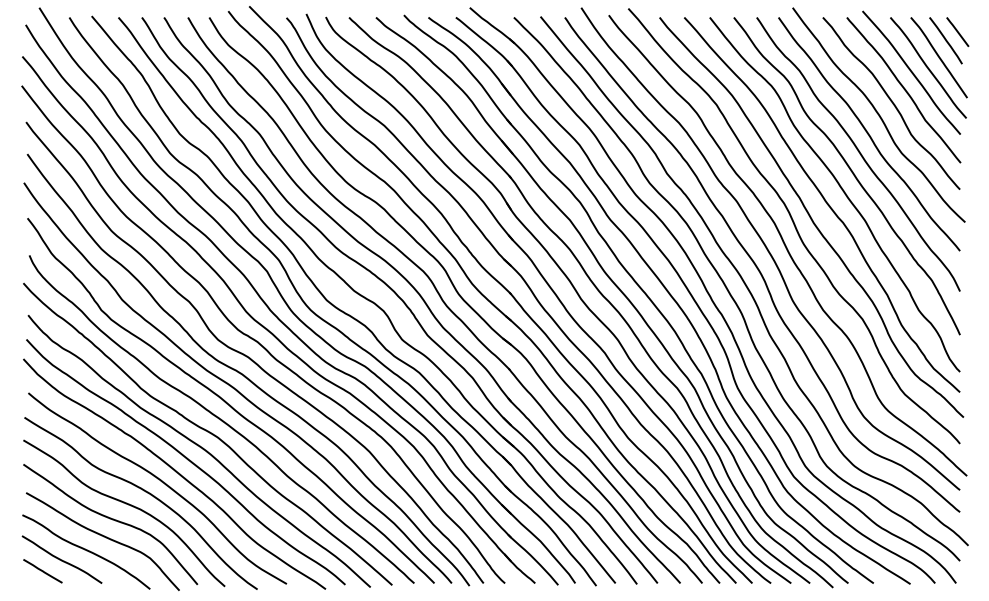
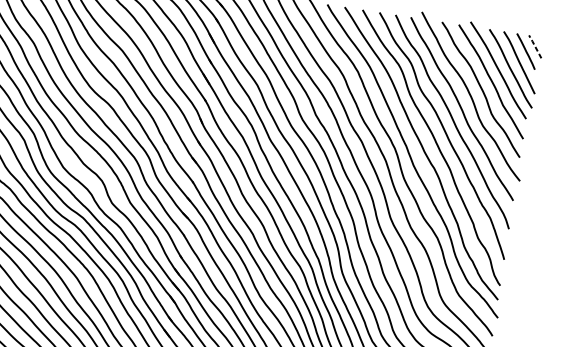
line: (957, 31) -> (535, 46), solid -> dashed

